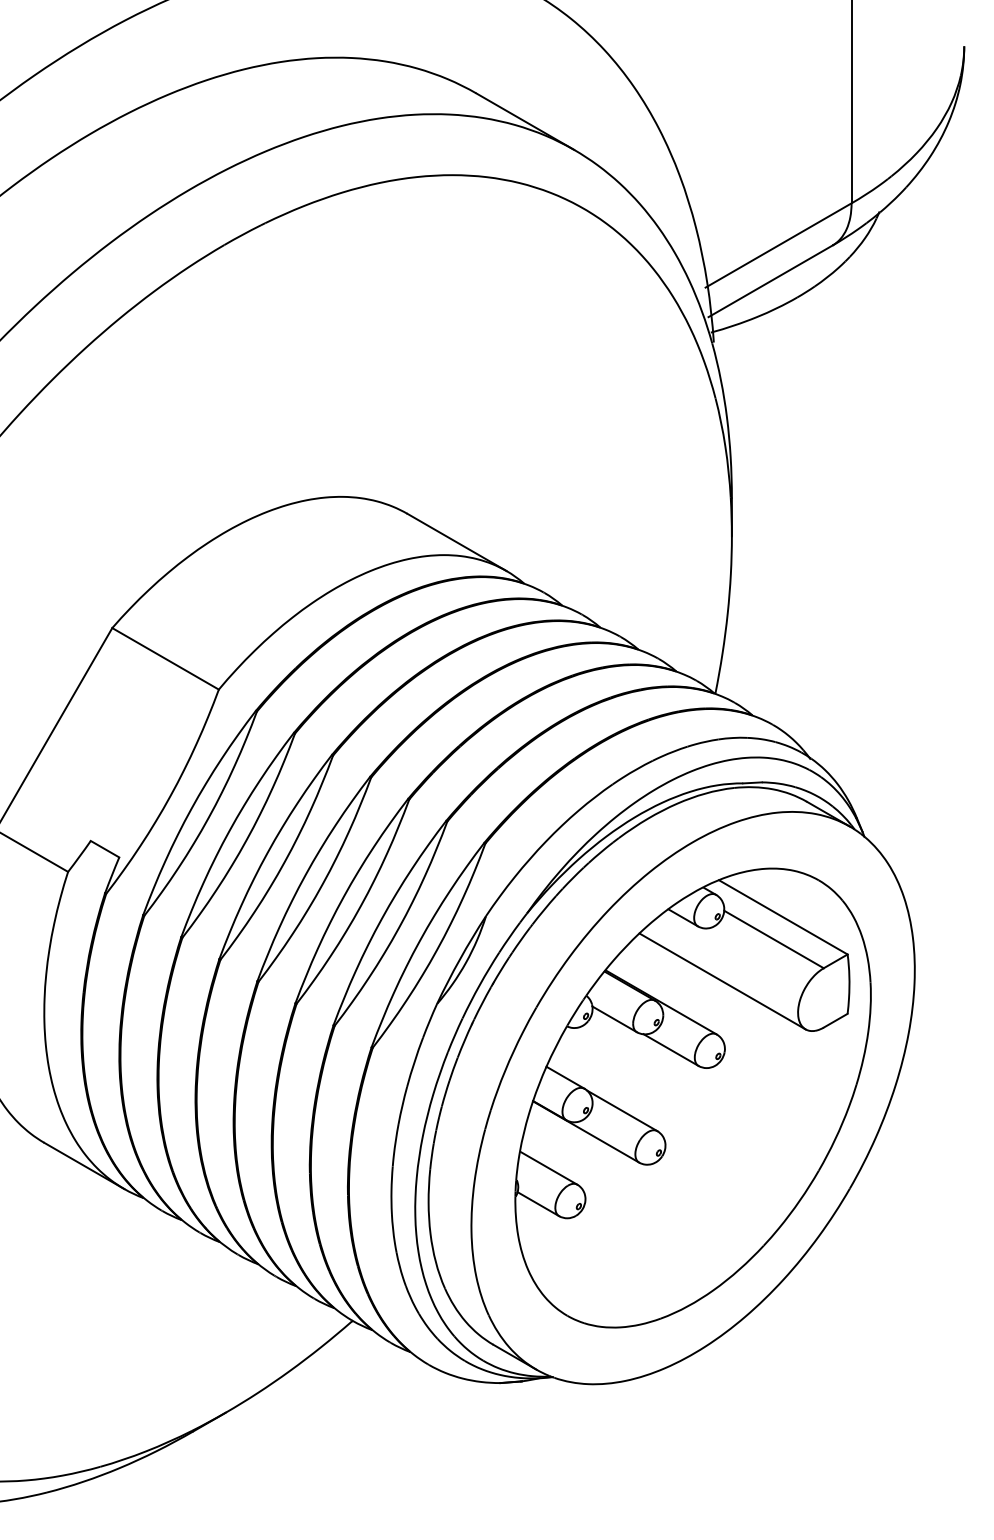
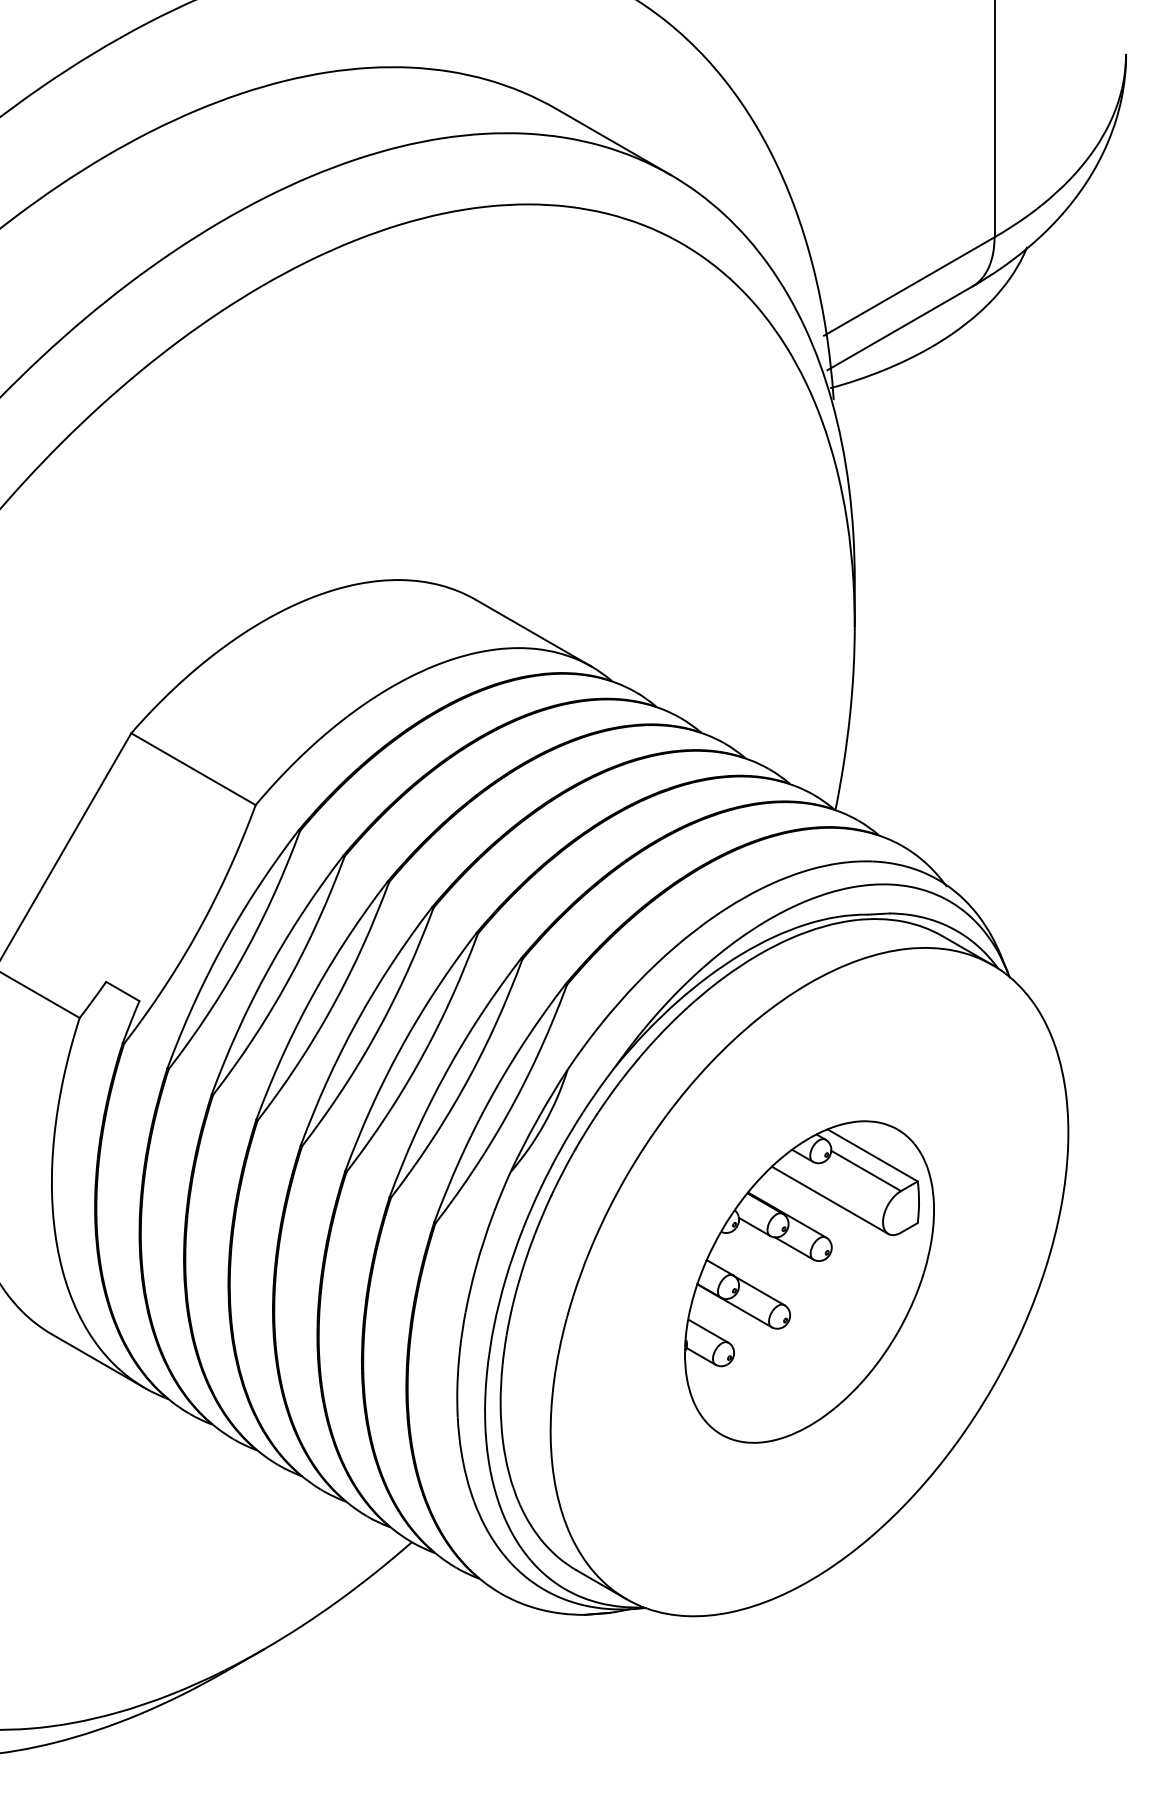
part: (693, 1097) -> (809, 1281), size x0.6

